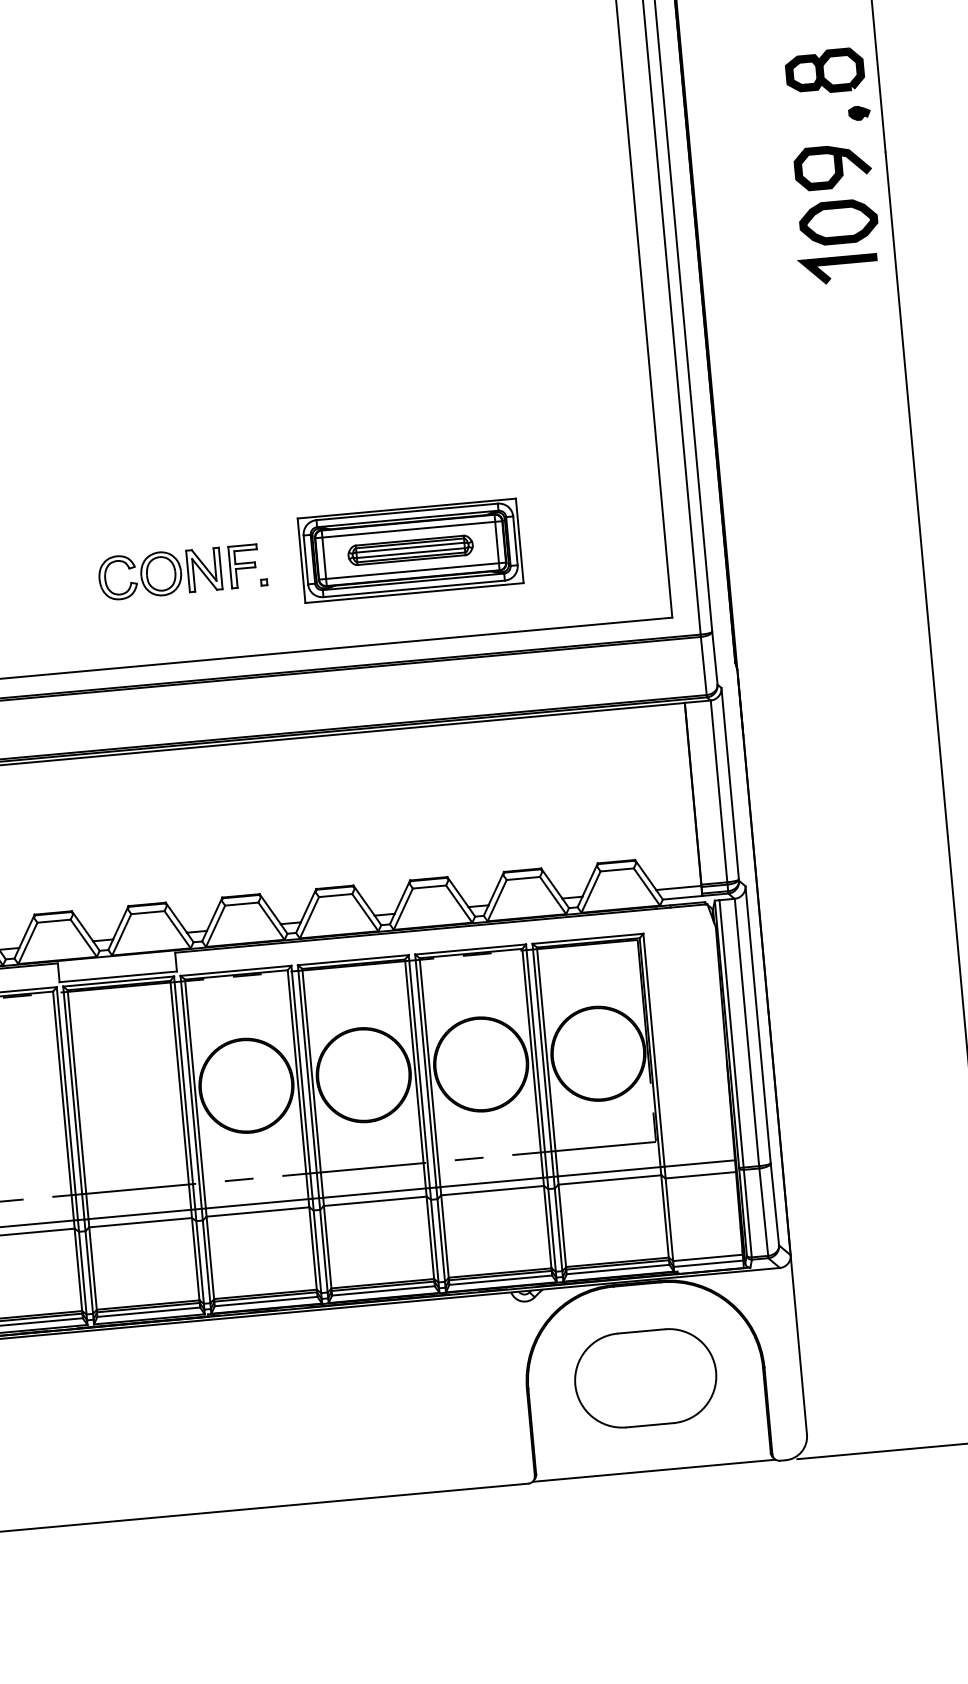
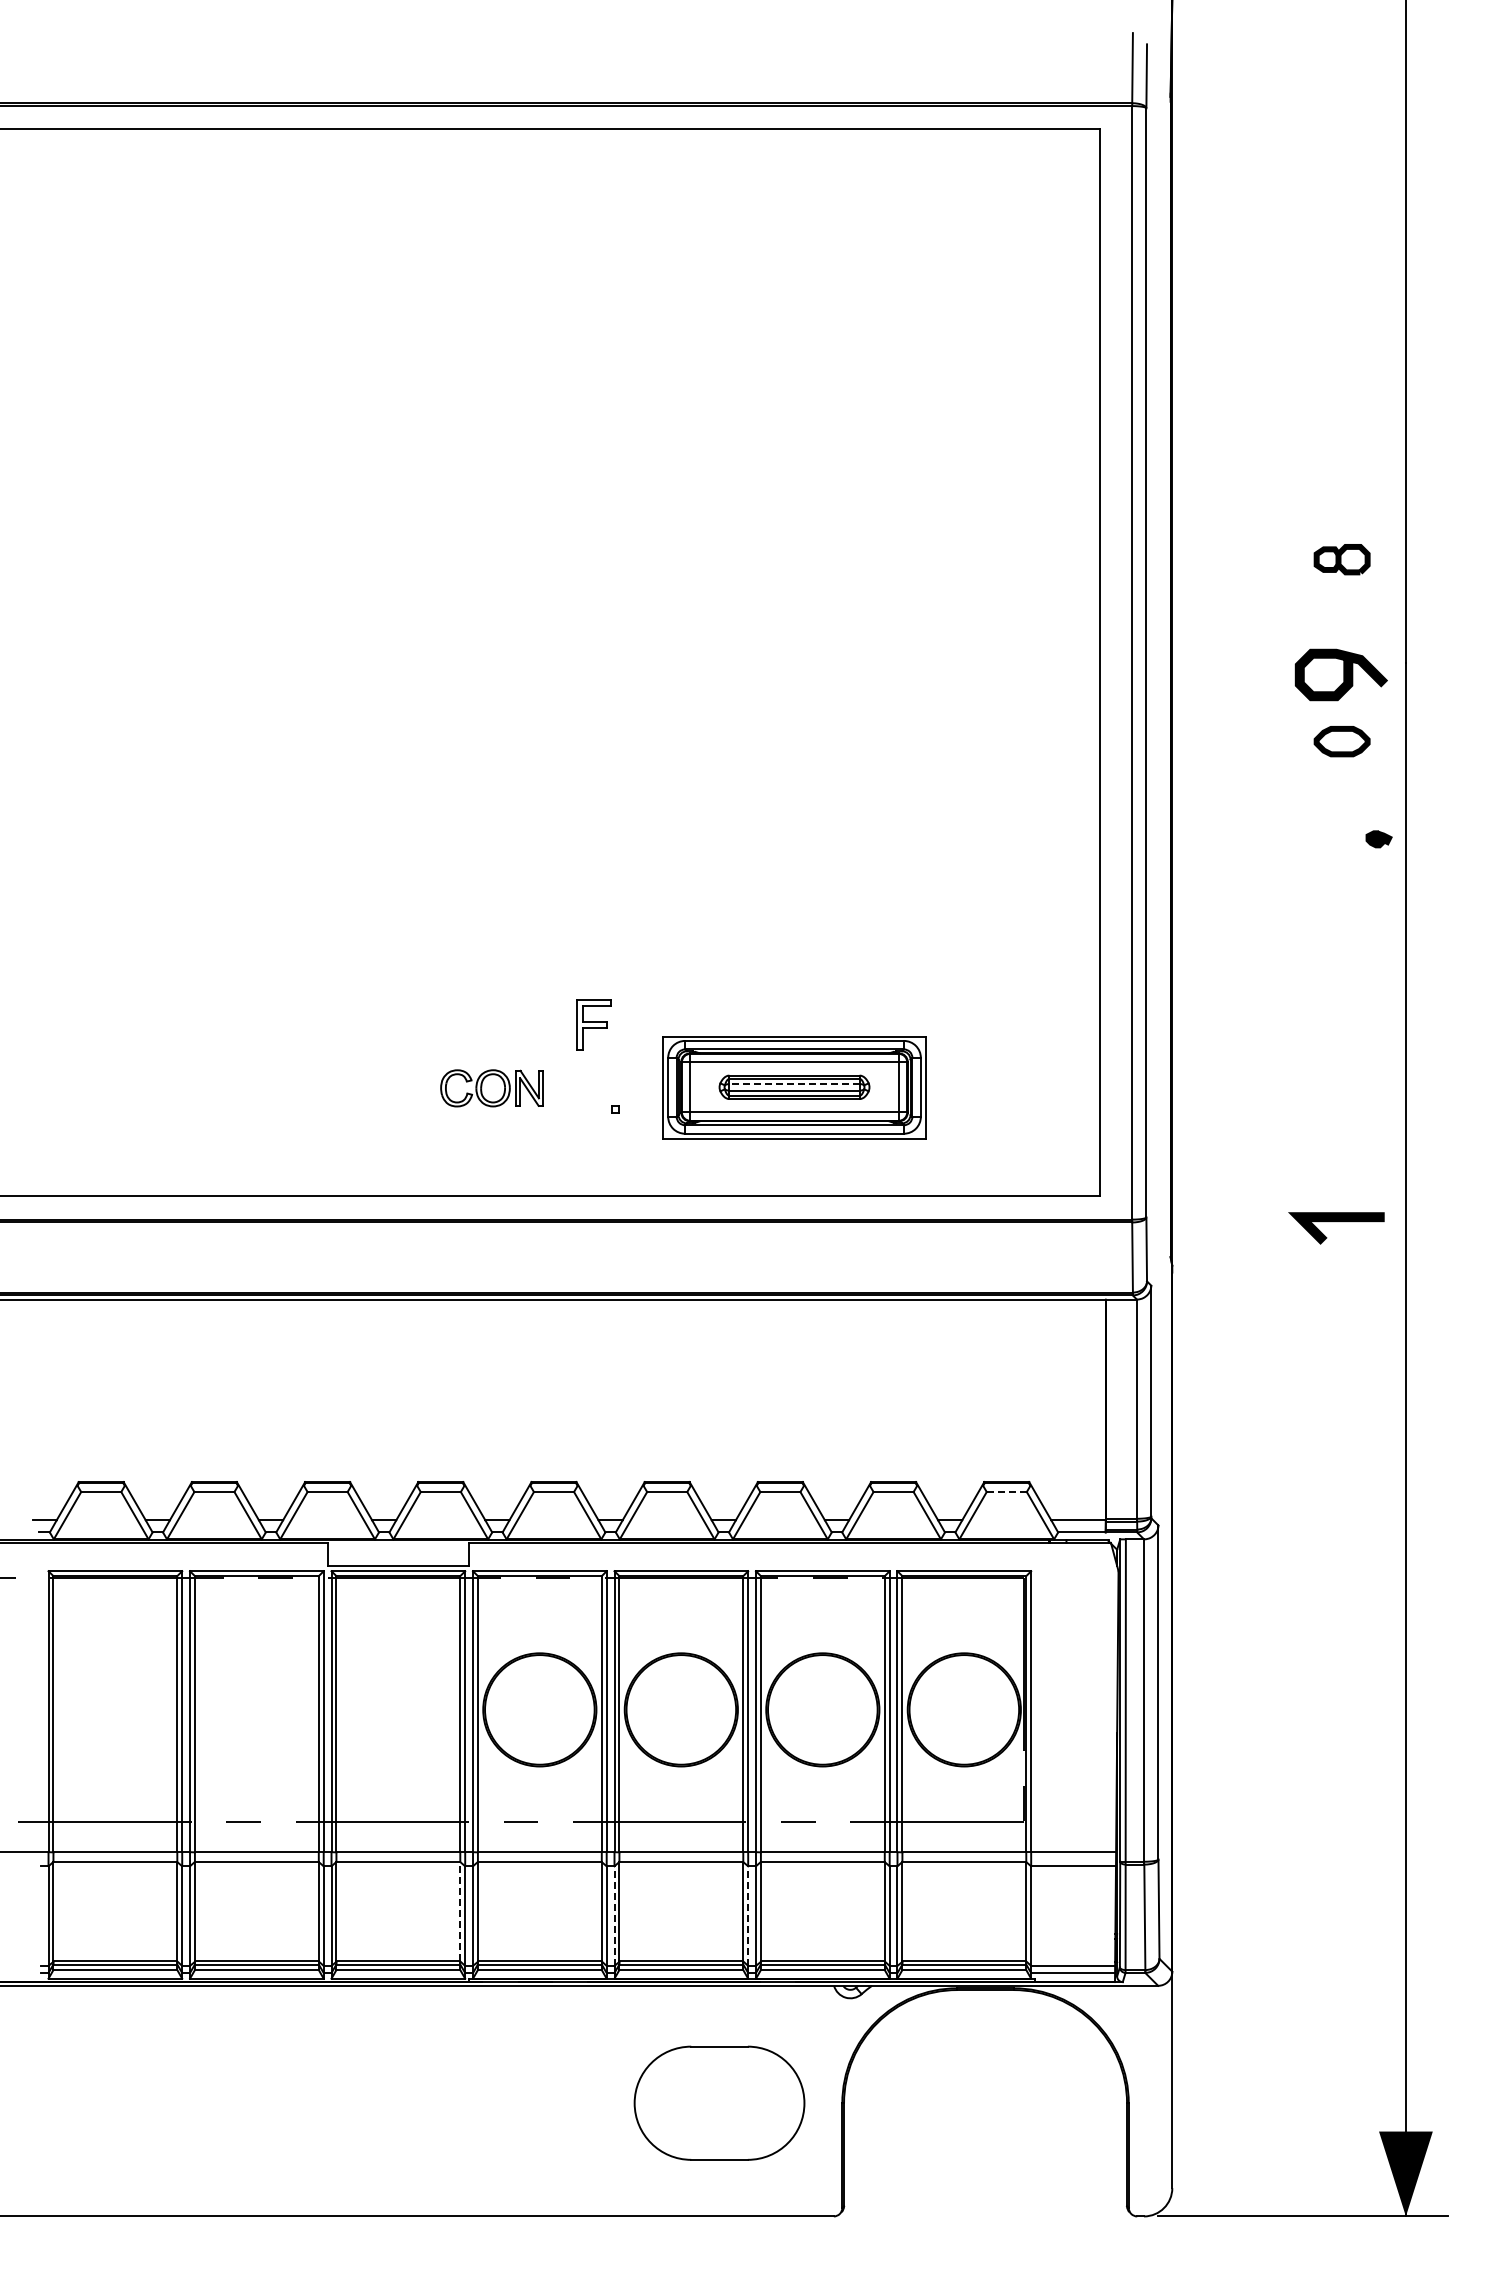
part: (824, 71) -> (1341, 559), size x0.6
part: (859, 113) -> (1378, 839), moved
part: (838, 222) -> (1341, 741), size x0.6
line: (837, 265) -> (1336, 1222), moved
line: (410, 548) -> (794, 1084), solid -> dashed
part: (243, 565) -> (593, 1024), moved
part: (159, 574) -> (491, 1088), size x0.7
line: (617, 870) -> (1007, 1492), solid -> dashed
line: (435, 1241) -> (748, 1916), solid -> dashed
line: (323, 1251) -> (614, 1916), solid -> dashed
line: (195, 1258) -> (460, 1911), solid -> dashed
part: (645, 1377) -> (719, 2102), moved
line: (654, 1470) -> (985, 2214), removed

